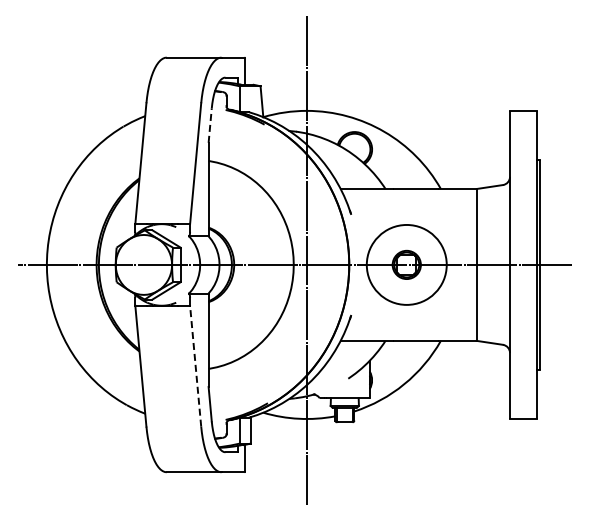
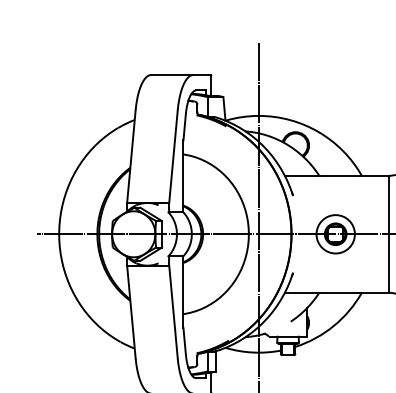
line: (210, 125) -> (184, 127), dashed -> solid
circle: (406, 264) -> (335, 233), size x0.62
line: (195, 366) -> (173, 312), dashed -> solid

